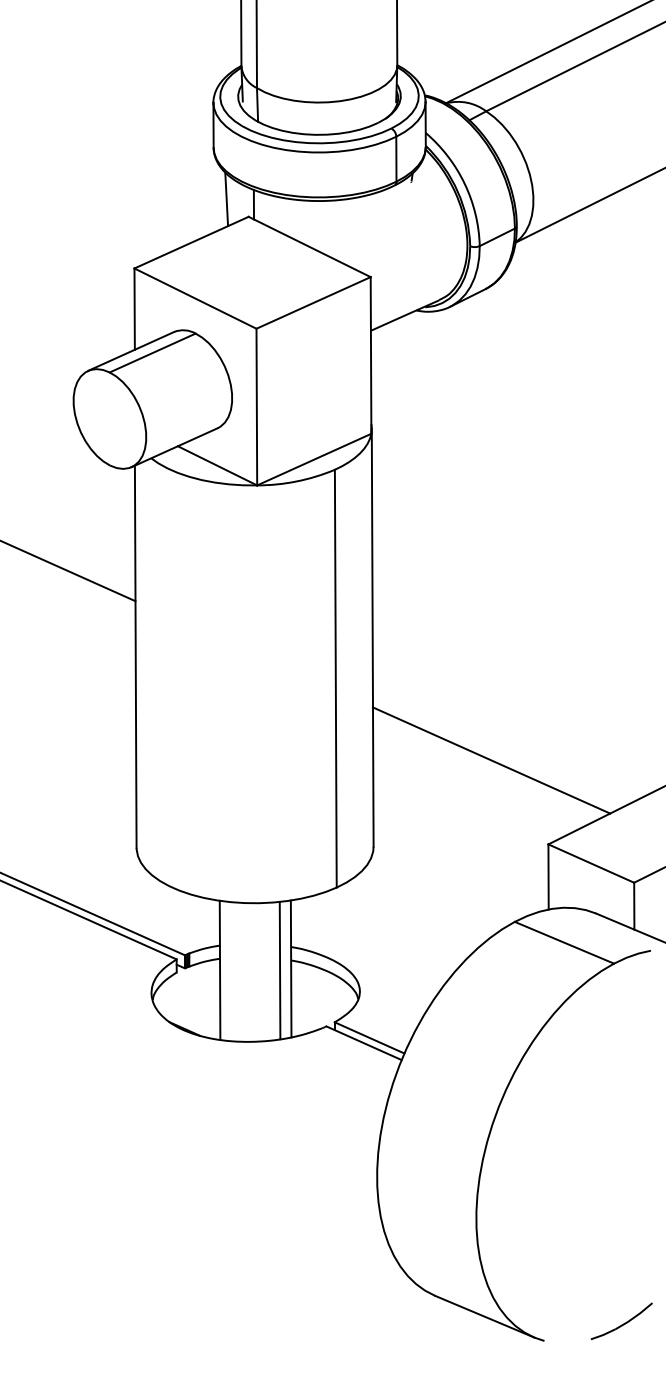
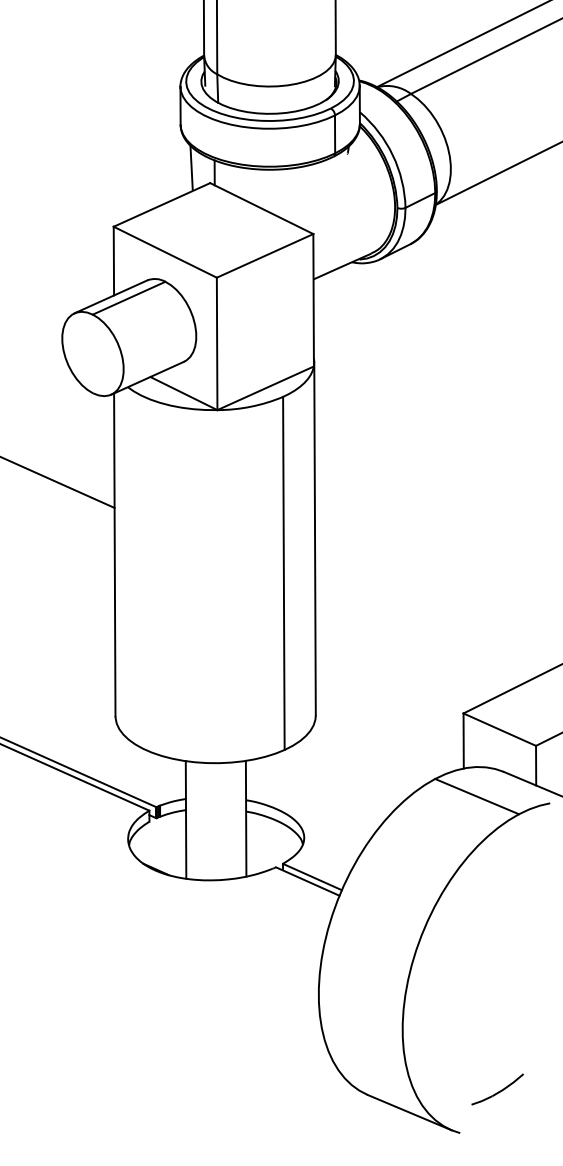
line: (491, 760) -> (415, 642), removed
line: (279, 970) -> (236, 820), removed
part: (621, 1321) -> (497, 1089), moved

